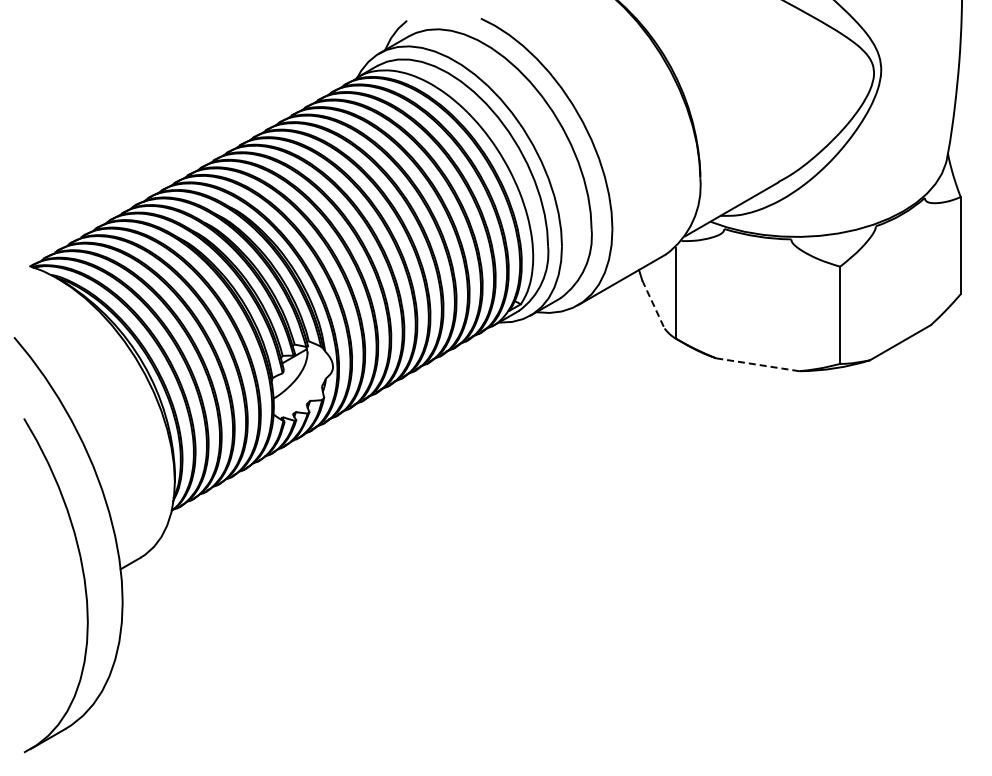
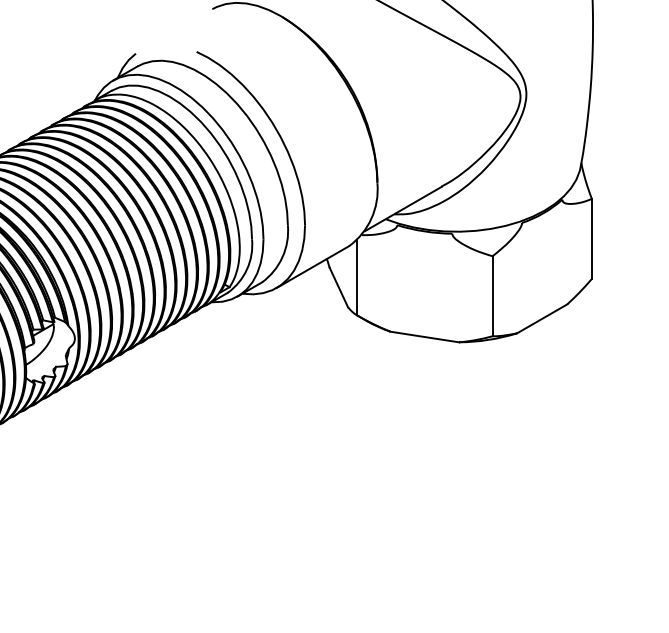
line: (653, 304) -> (338, 287), dashed -> solid
line: (758, 364) -> (425, 336), dashed -> solid

